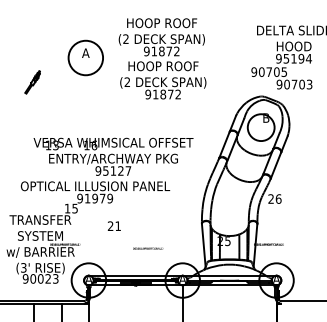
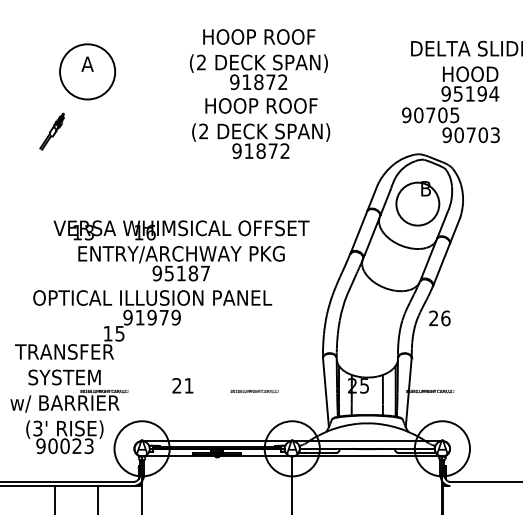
part: (85, 57) -> (87, 71), moved
text: (120, 170) -> (192, 272), 95127 -> 95187
text: (113, 225) -> (181, 384), moved
text: (148, 248) -> (255, 391), moved

